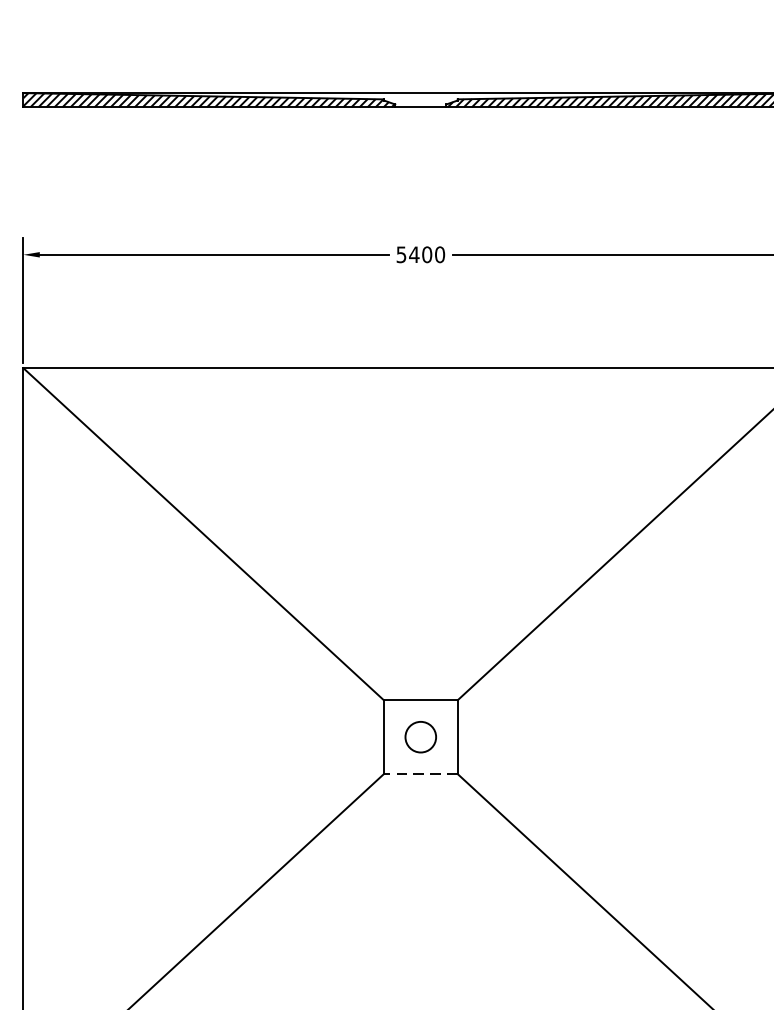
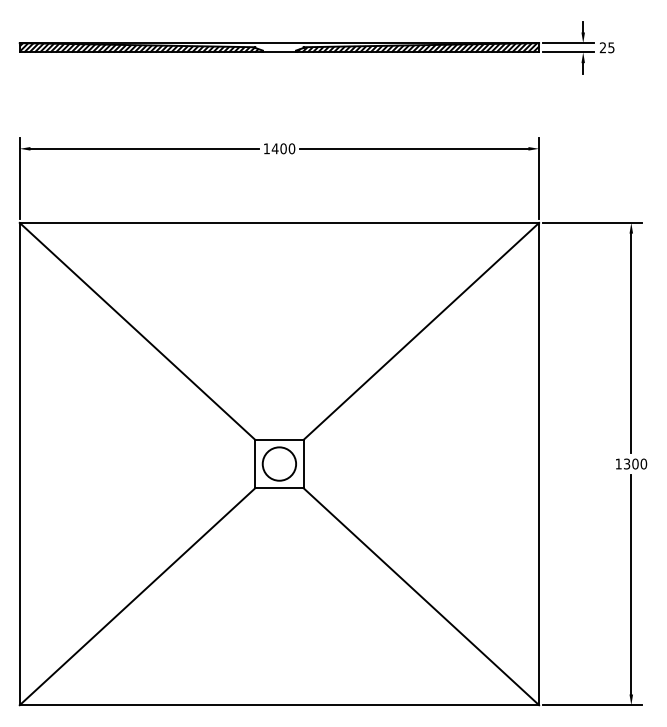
text: (401, 254) -> (266, 148), 5400 -> 1400
circle: (420, 736) -> (279, 463), size x1.67
line: (419, 774) -> (278, 488), dashed -> solid

